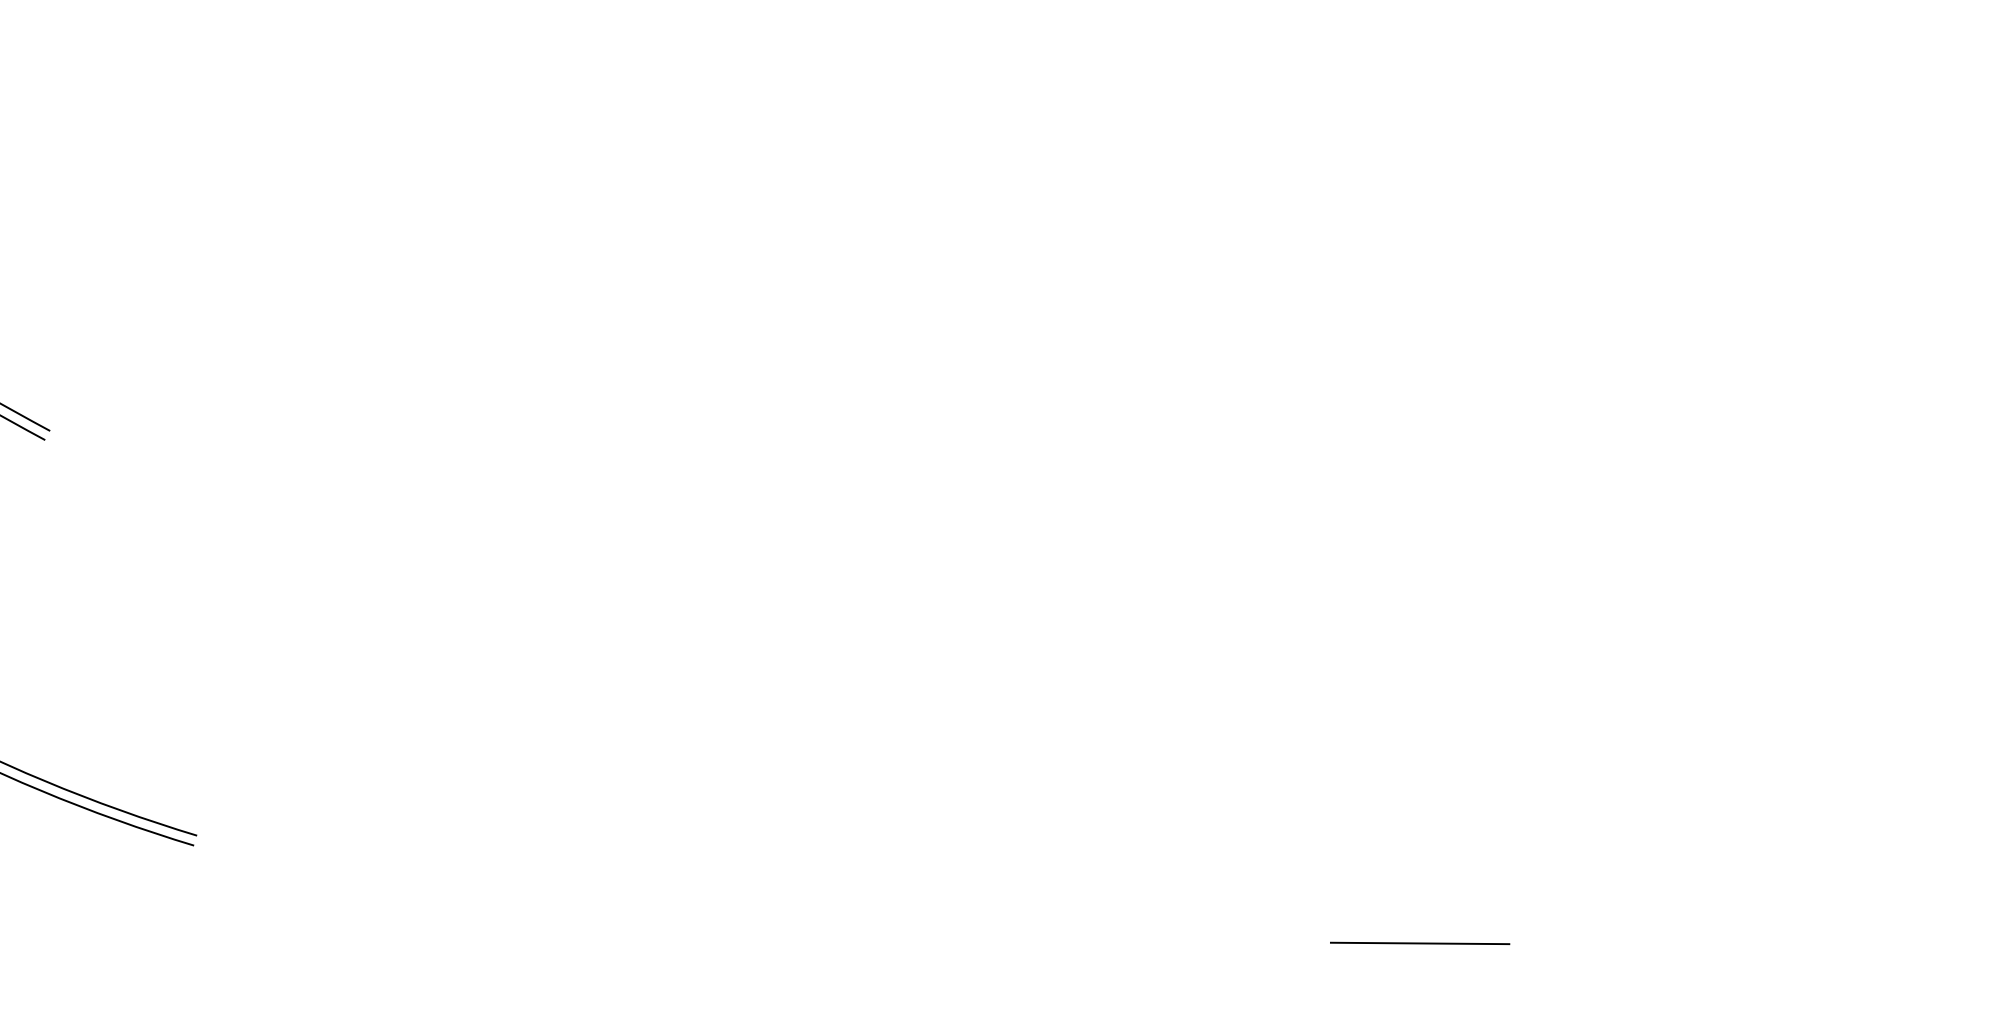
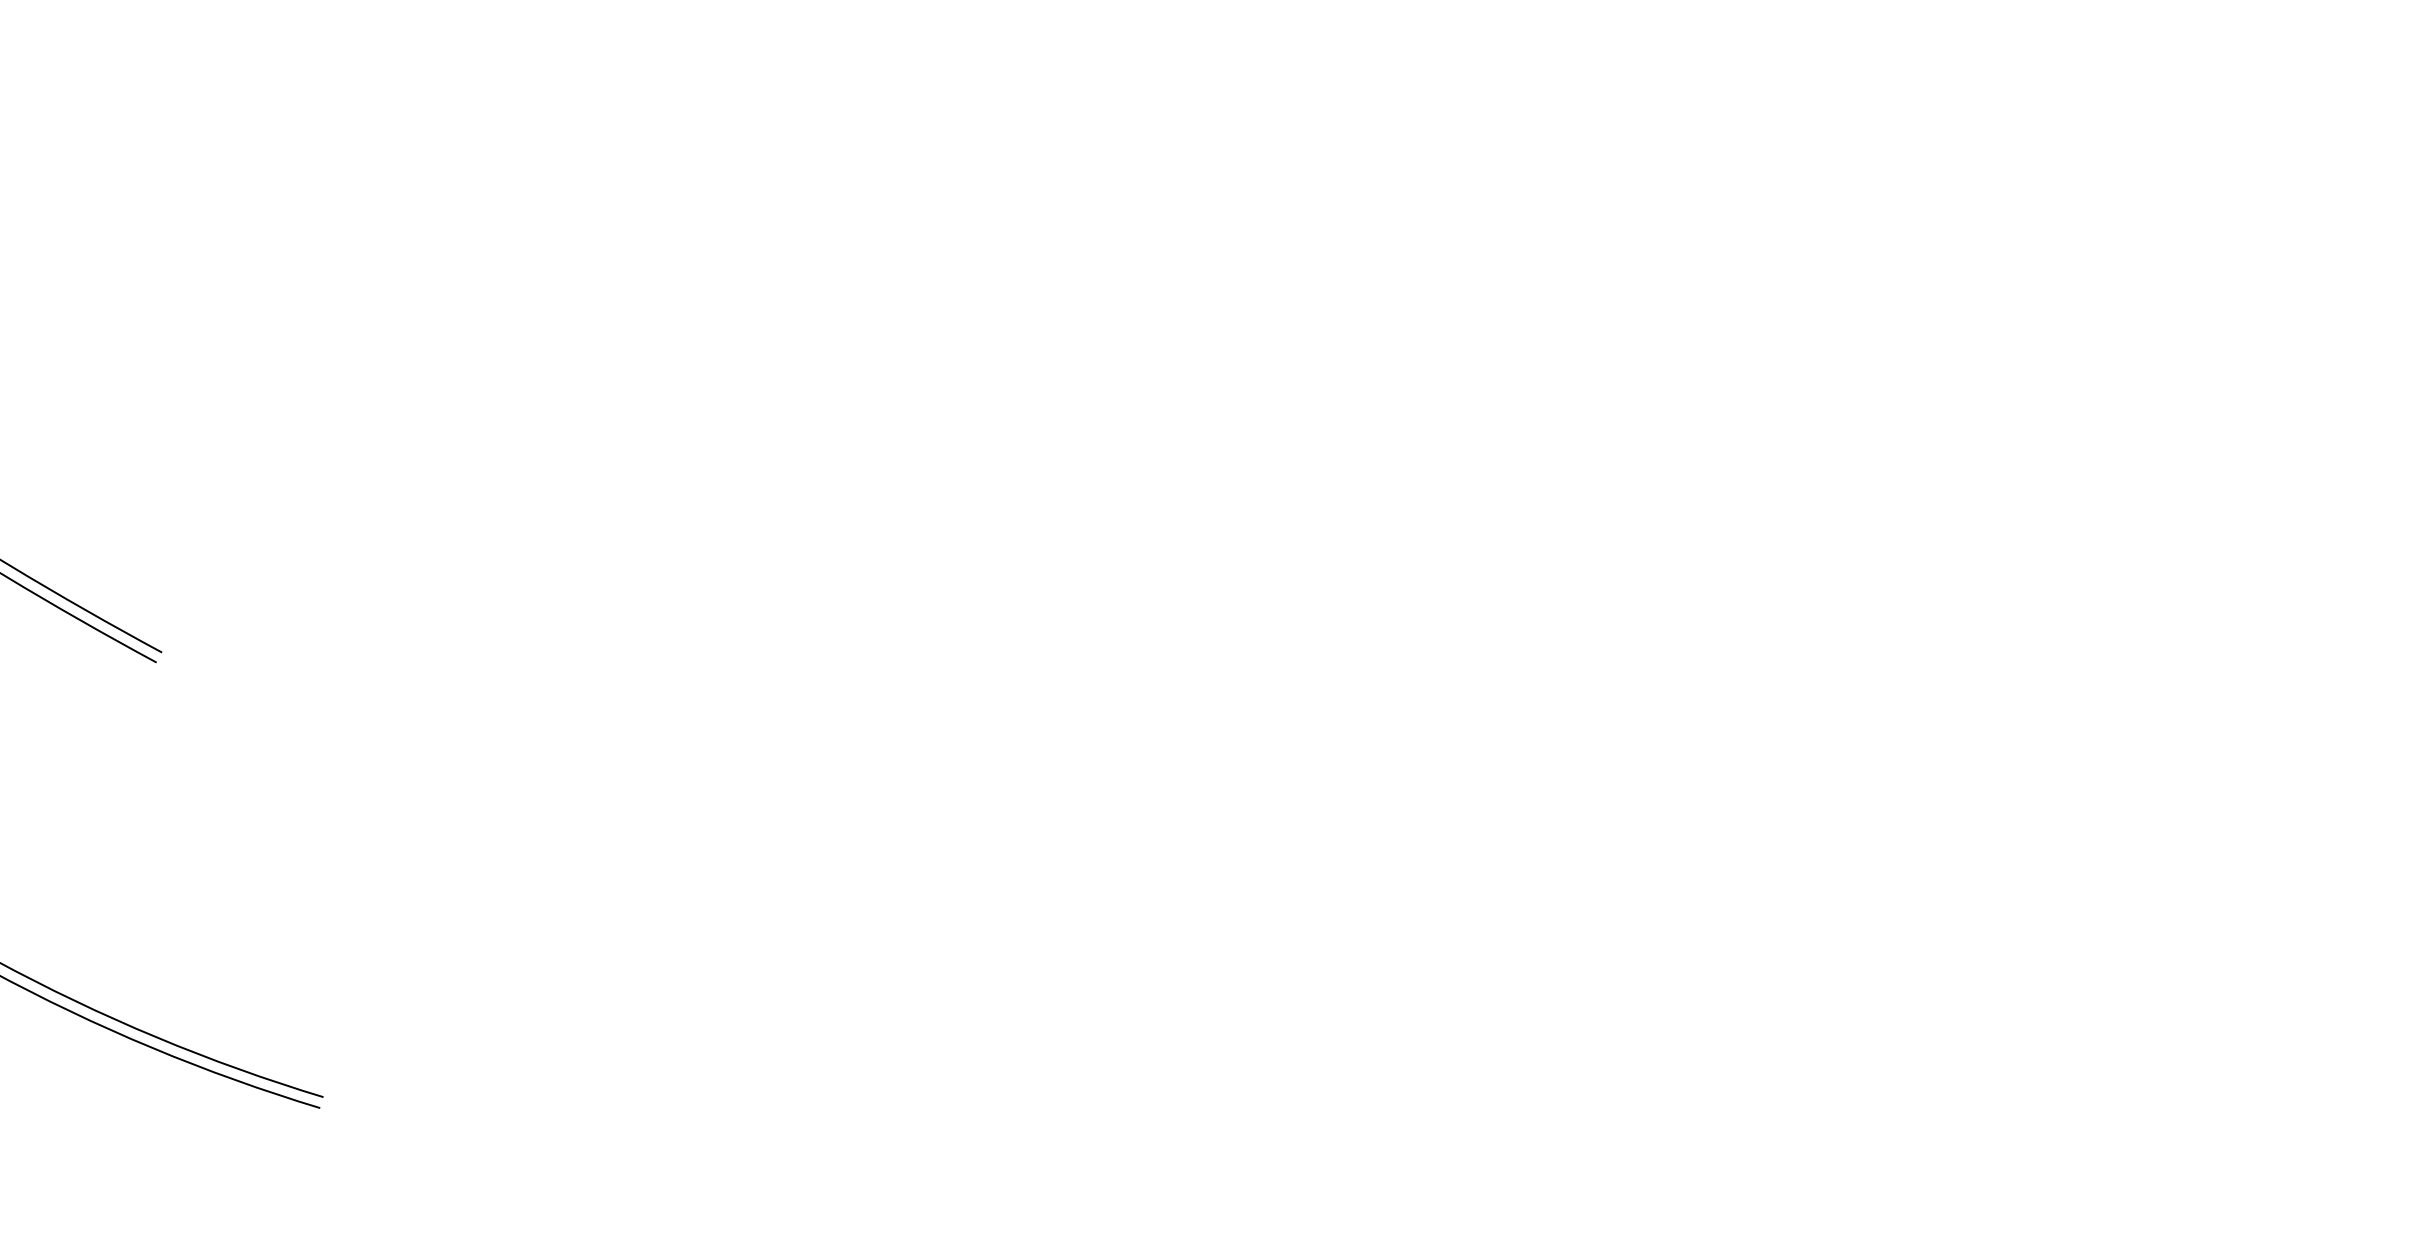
line: (1420, 943) -> (1667, 1215), removed

